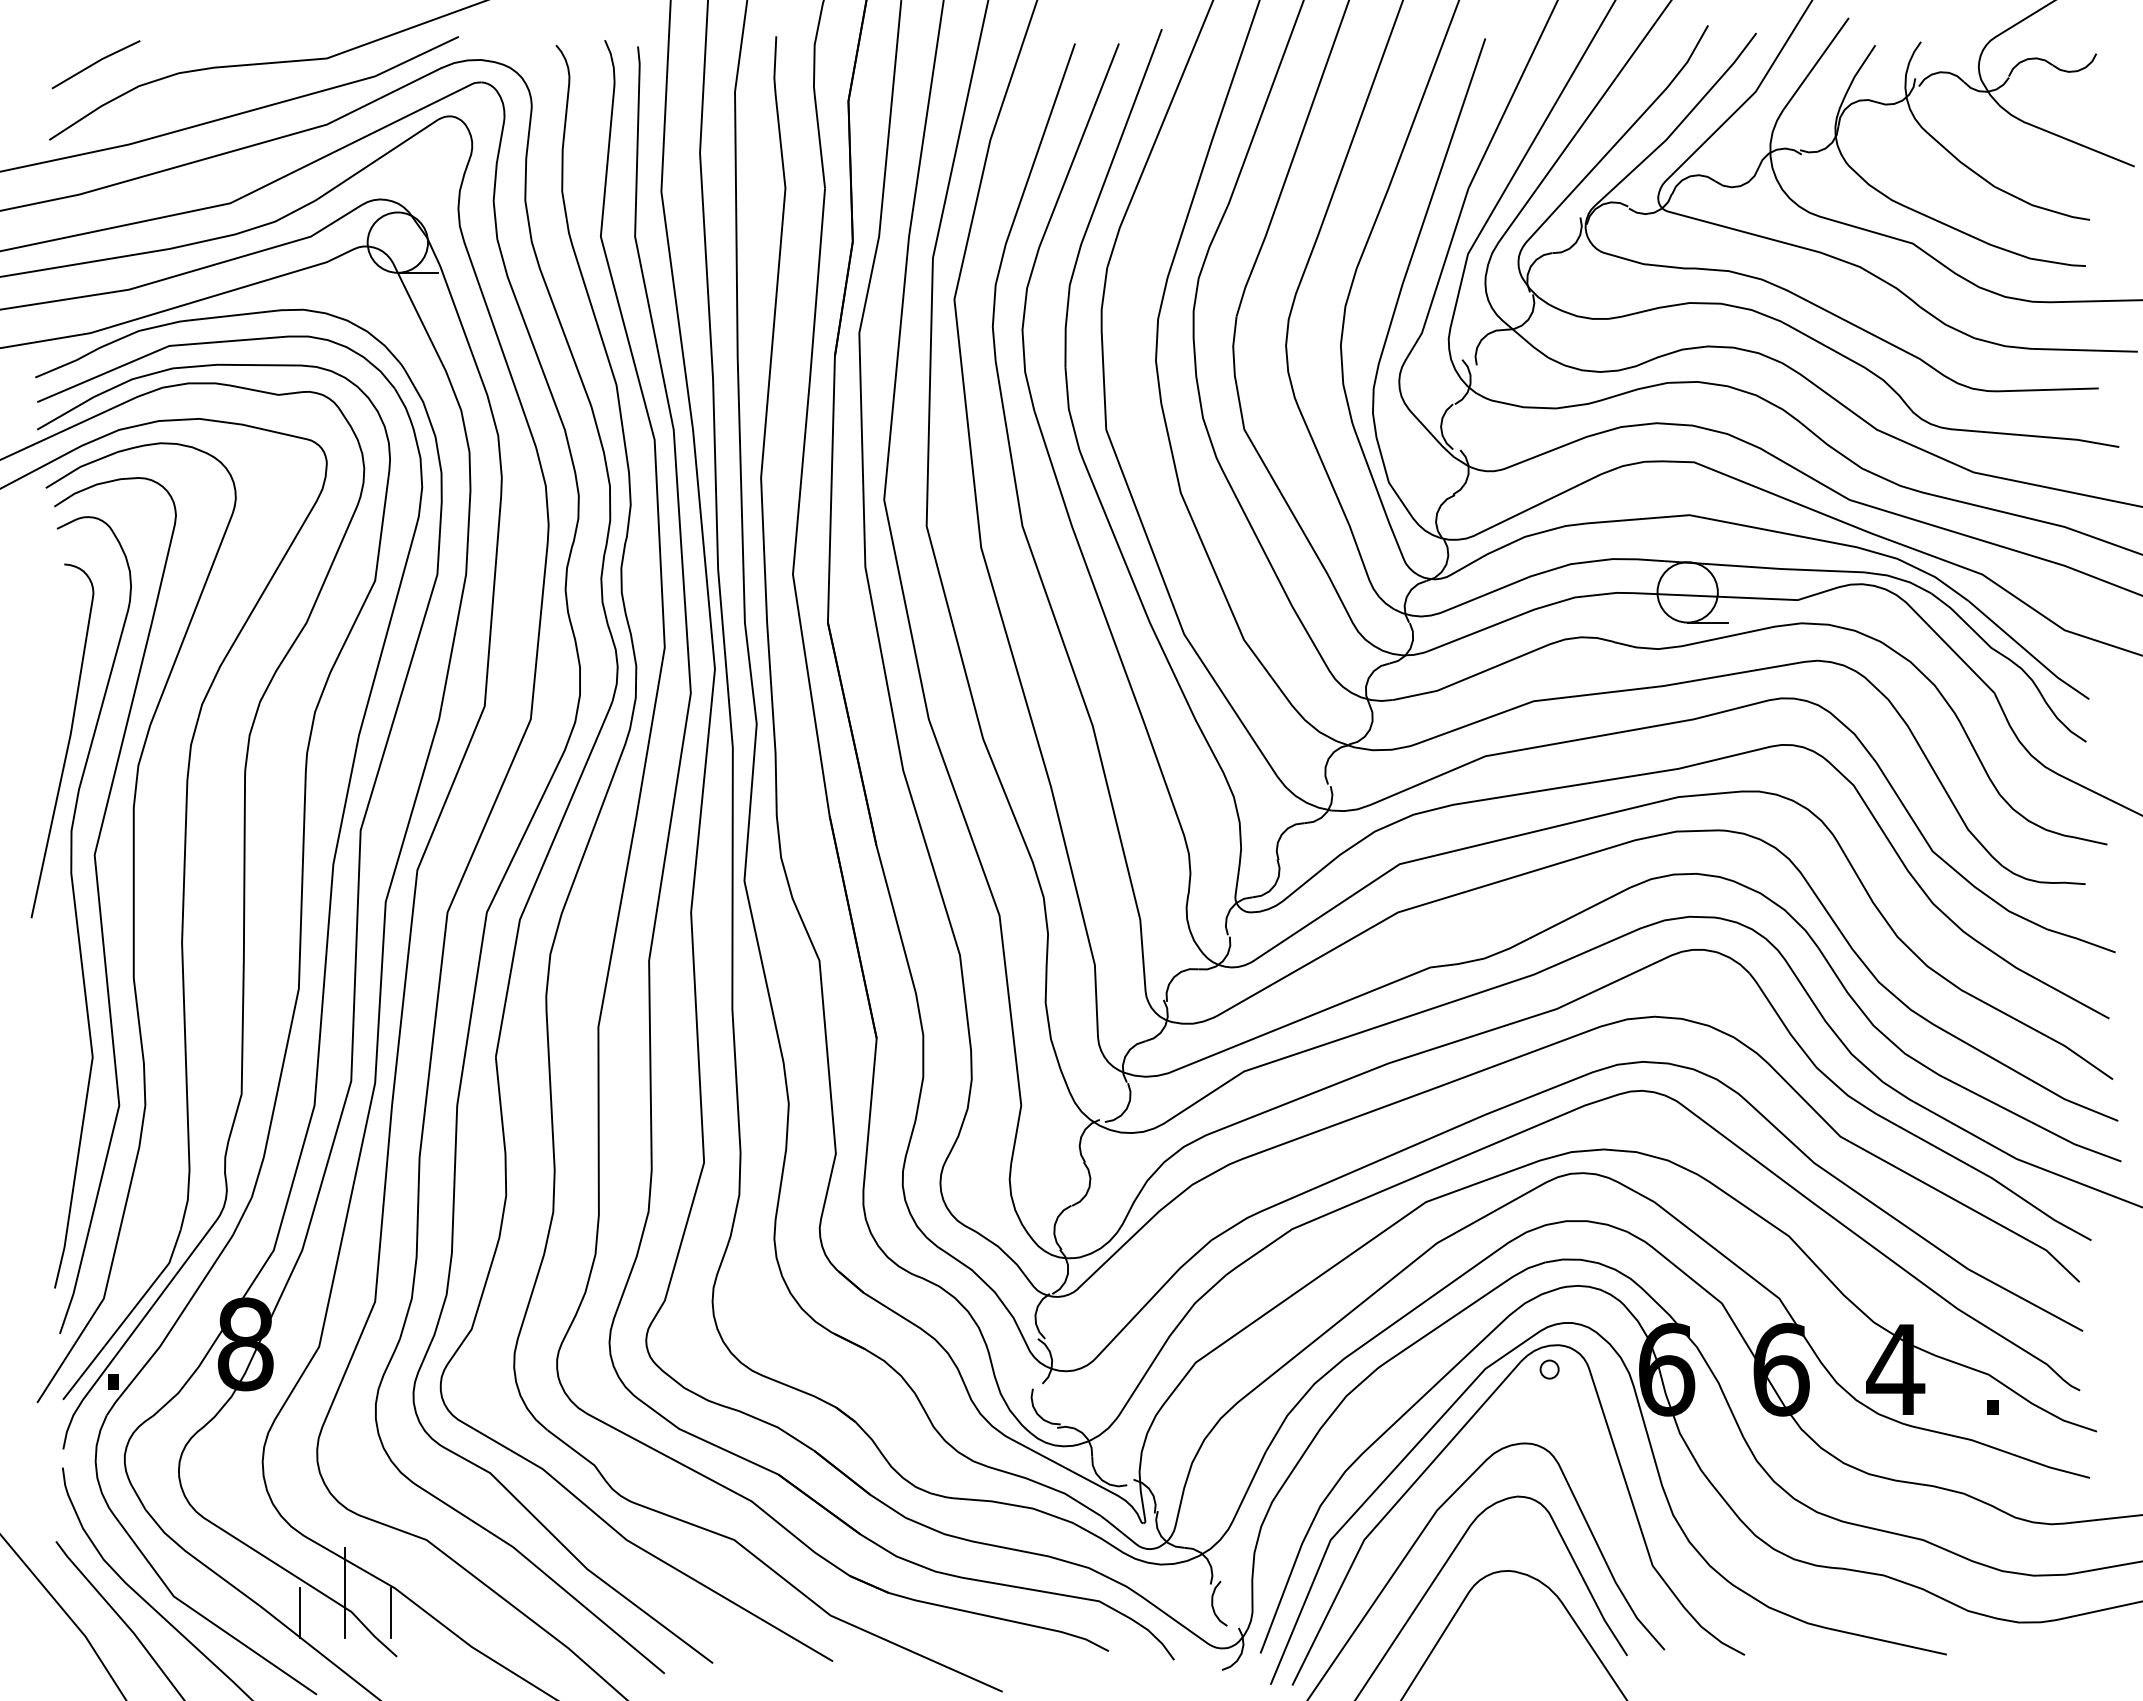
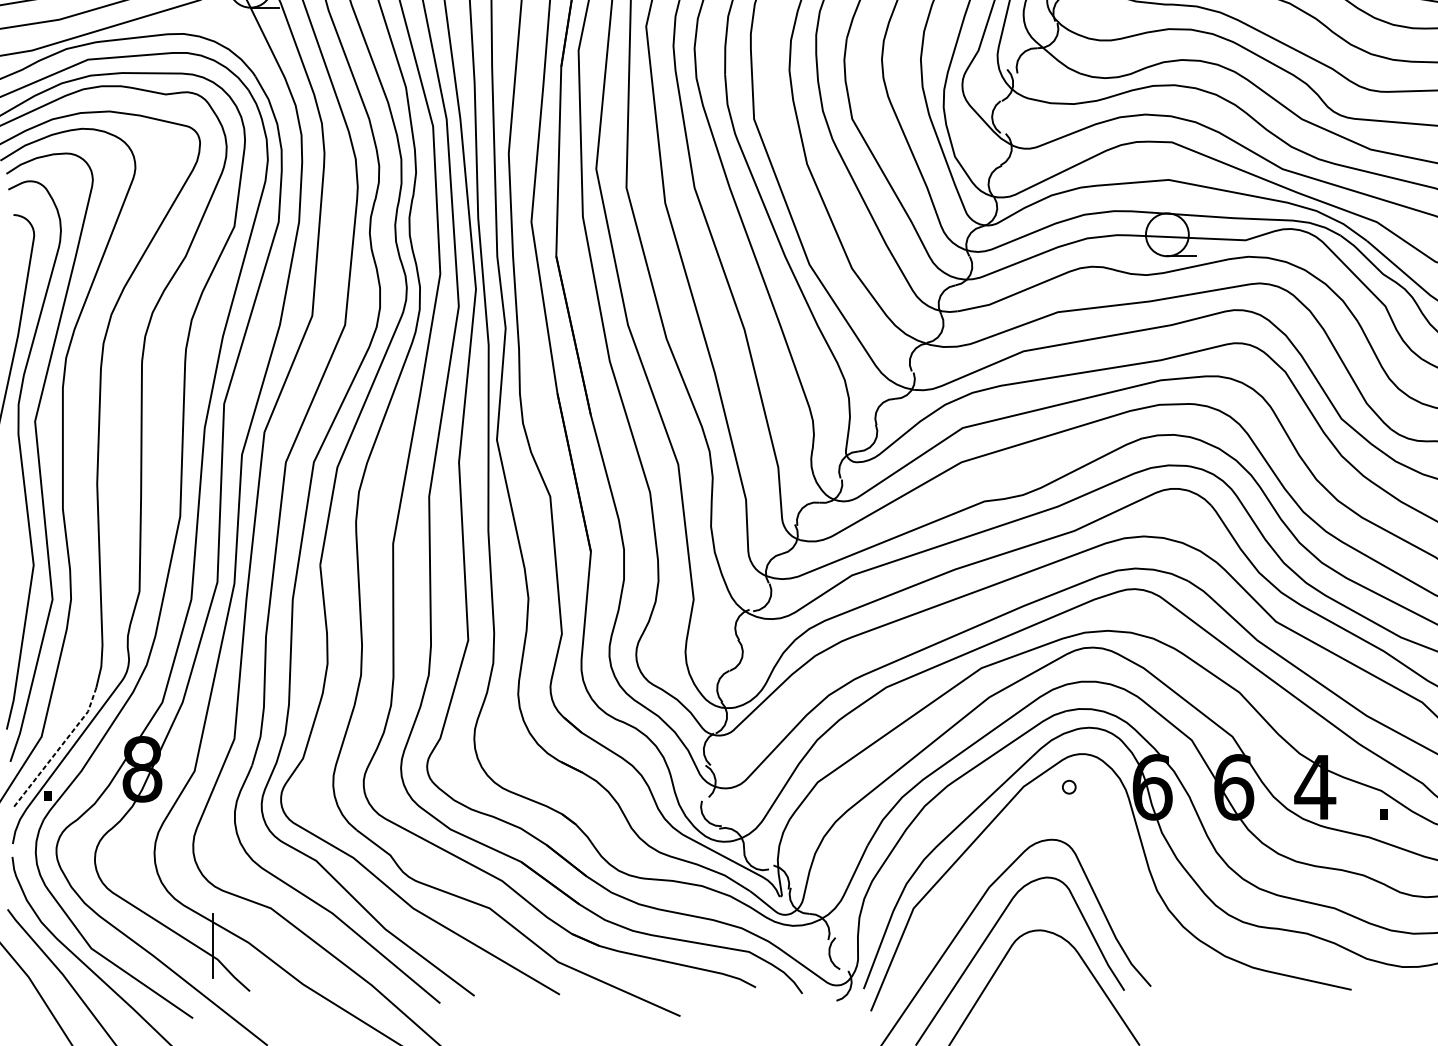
line: (127, 1316) -> (58, 749), solid -> dashed
curve: (1445, 1449) -> (995, 844), removed
line: (300, 1612) -> (181, 959), removed
line: (390, 1612) -> (245, 959), removed

